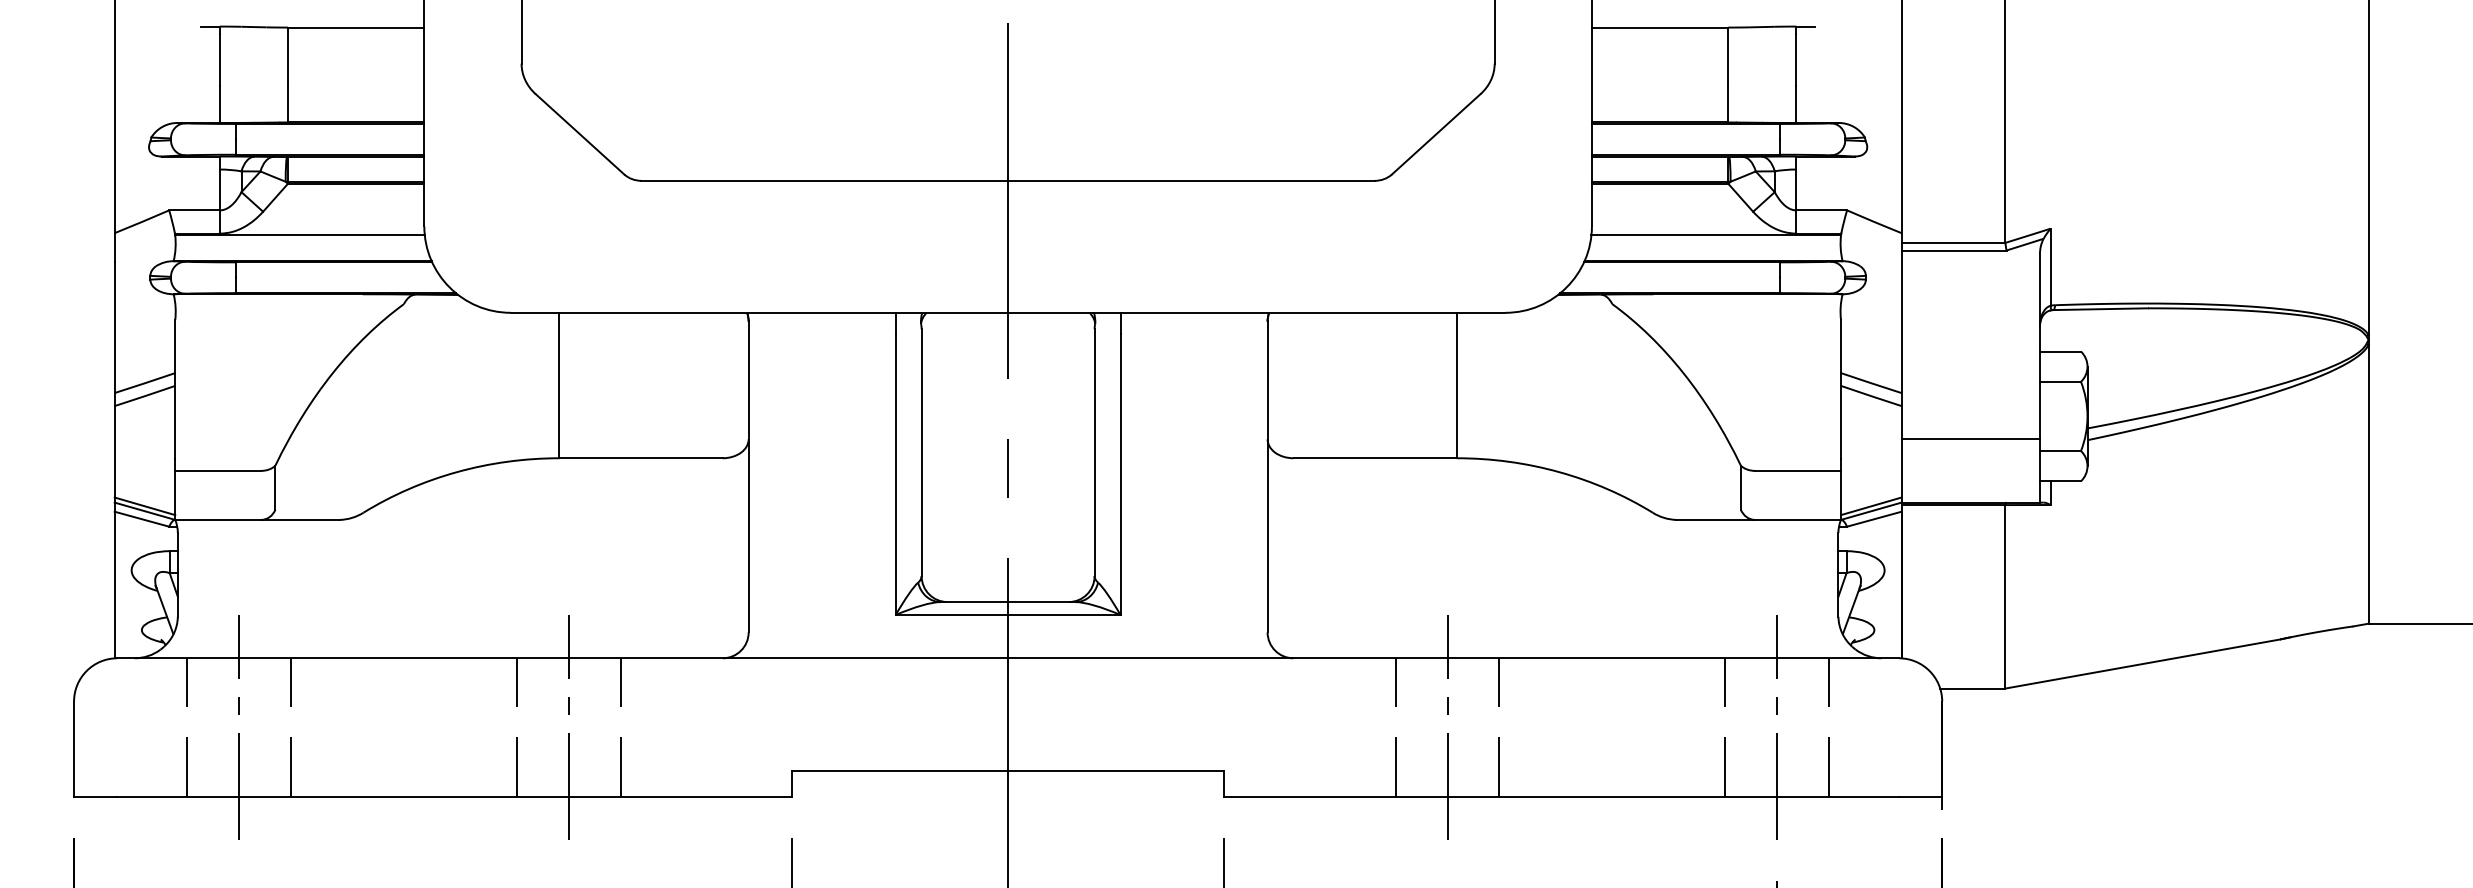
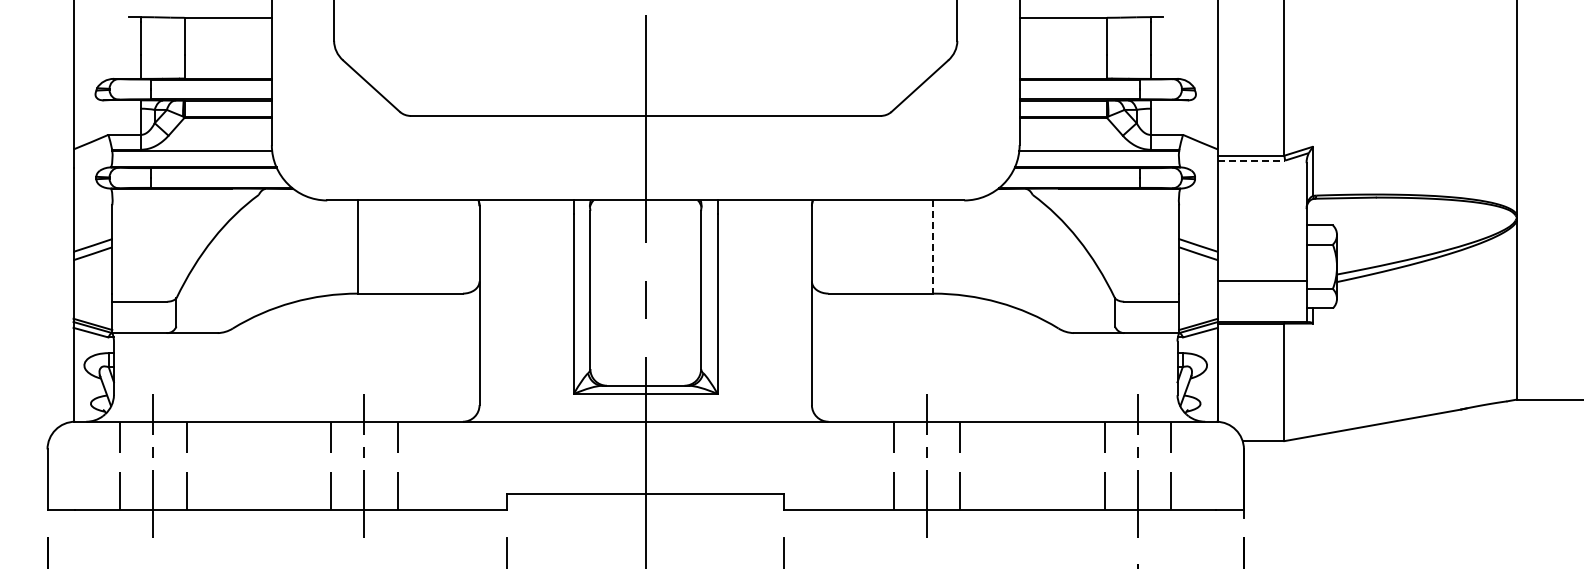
line: (1953, 250) -> (1251, 160), solid -> dashed
line: (1457, 386) -> (933, 247), solid -> dashed

